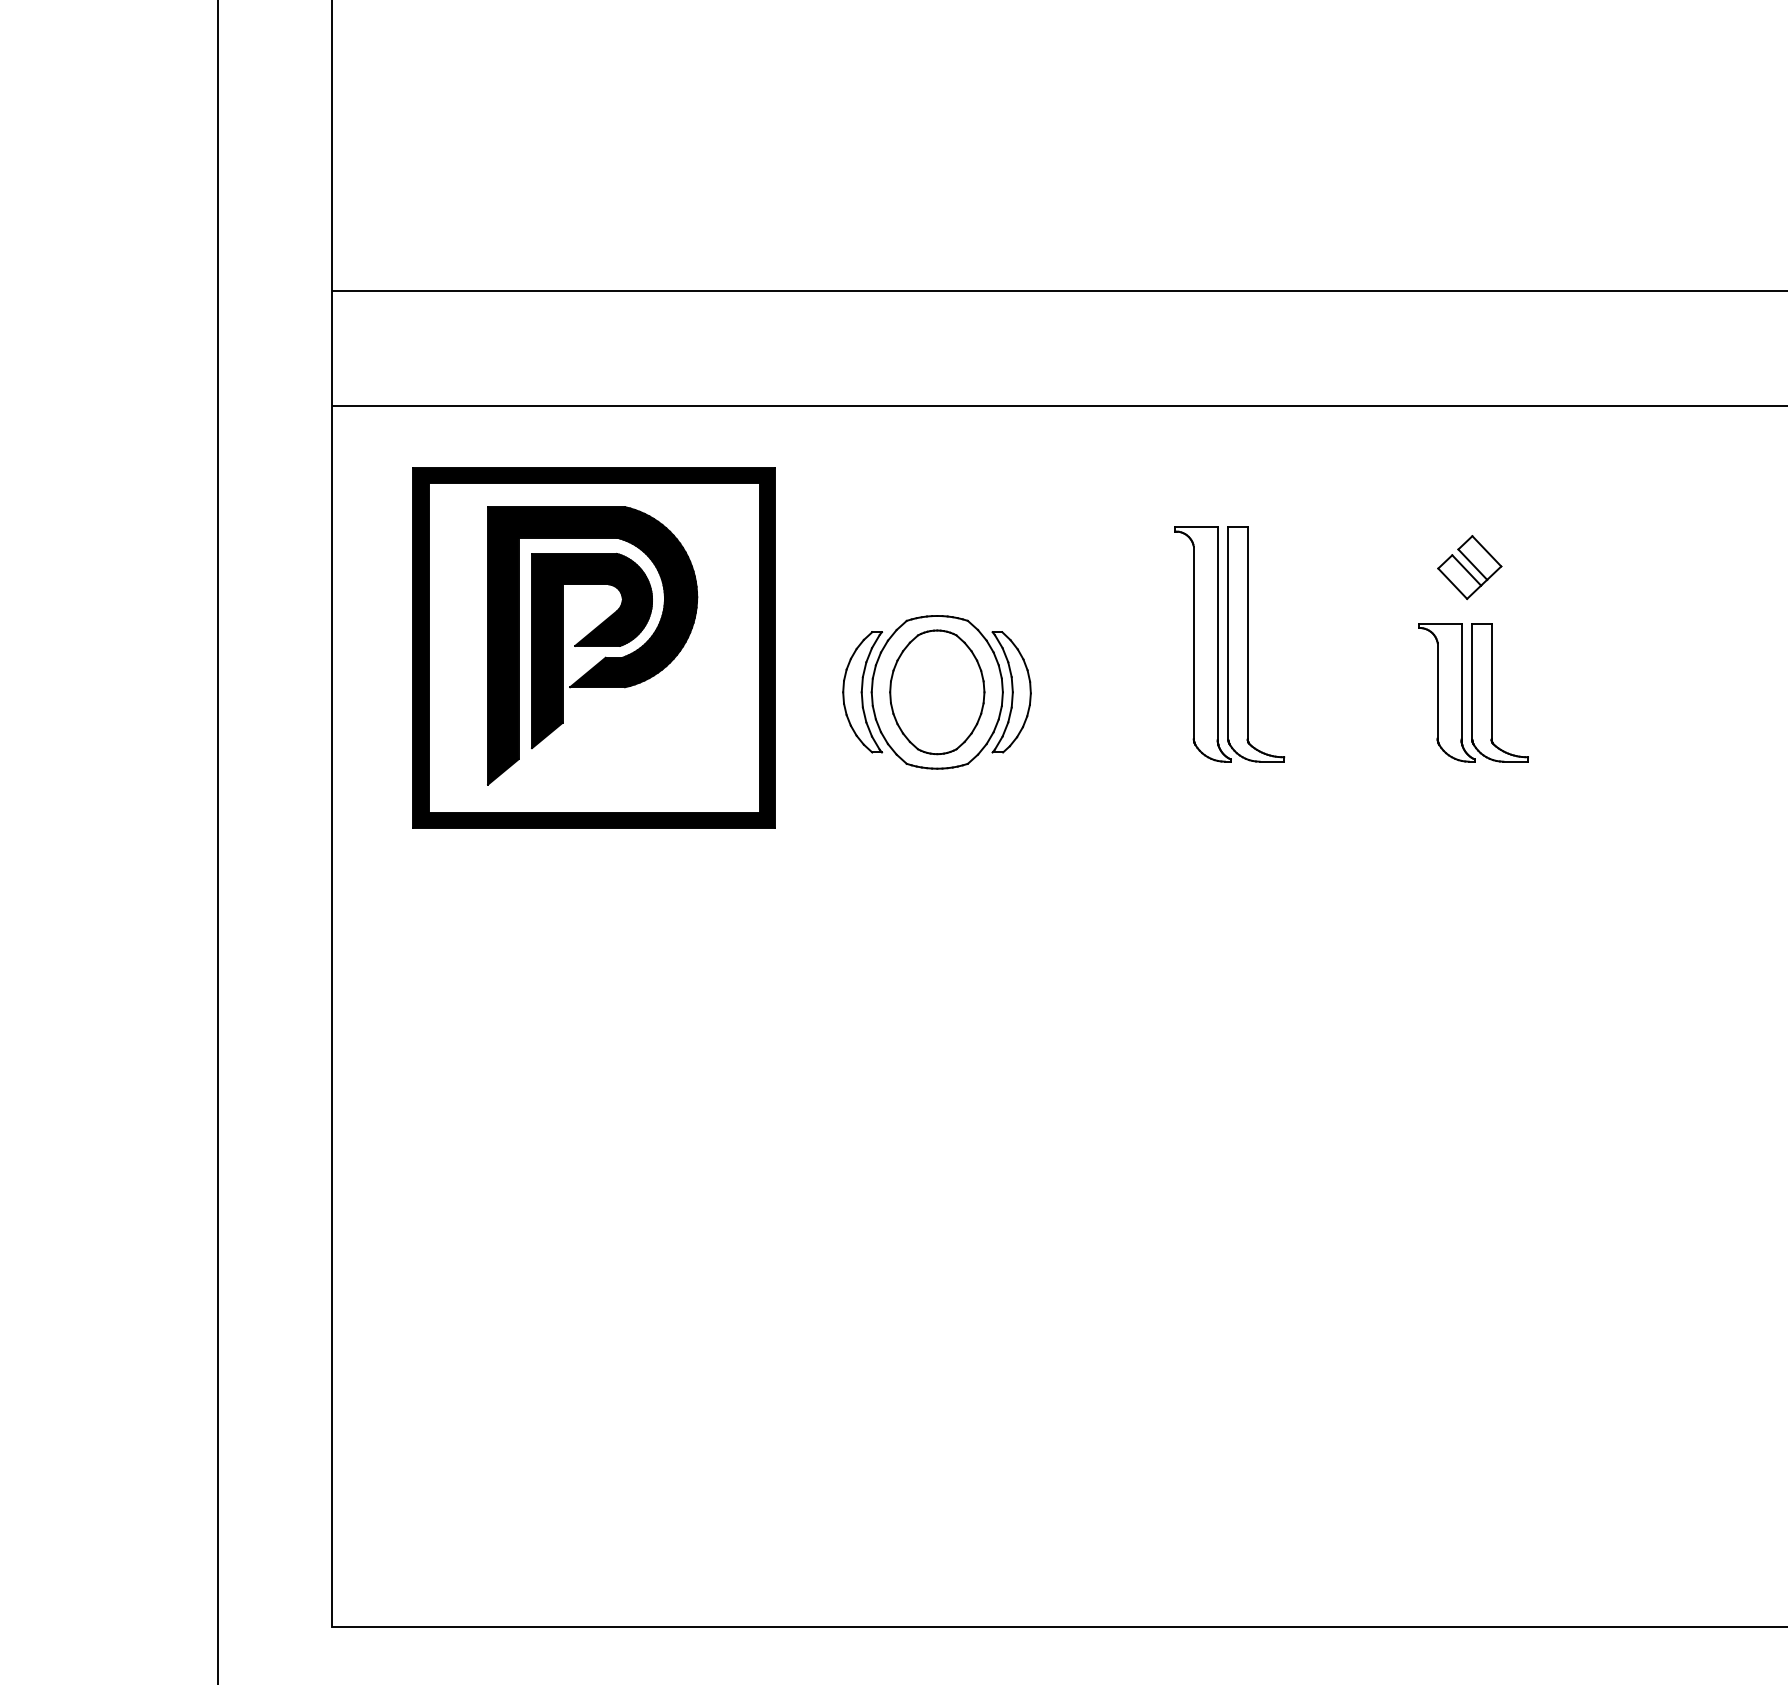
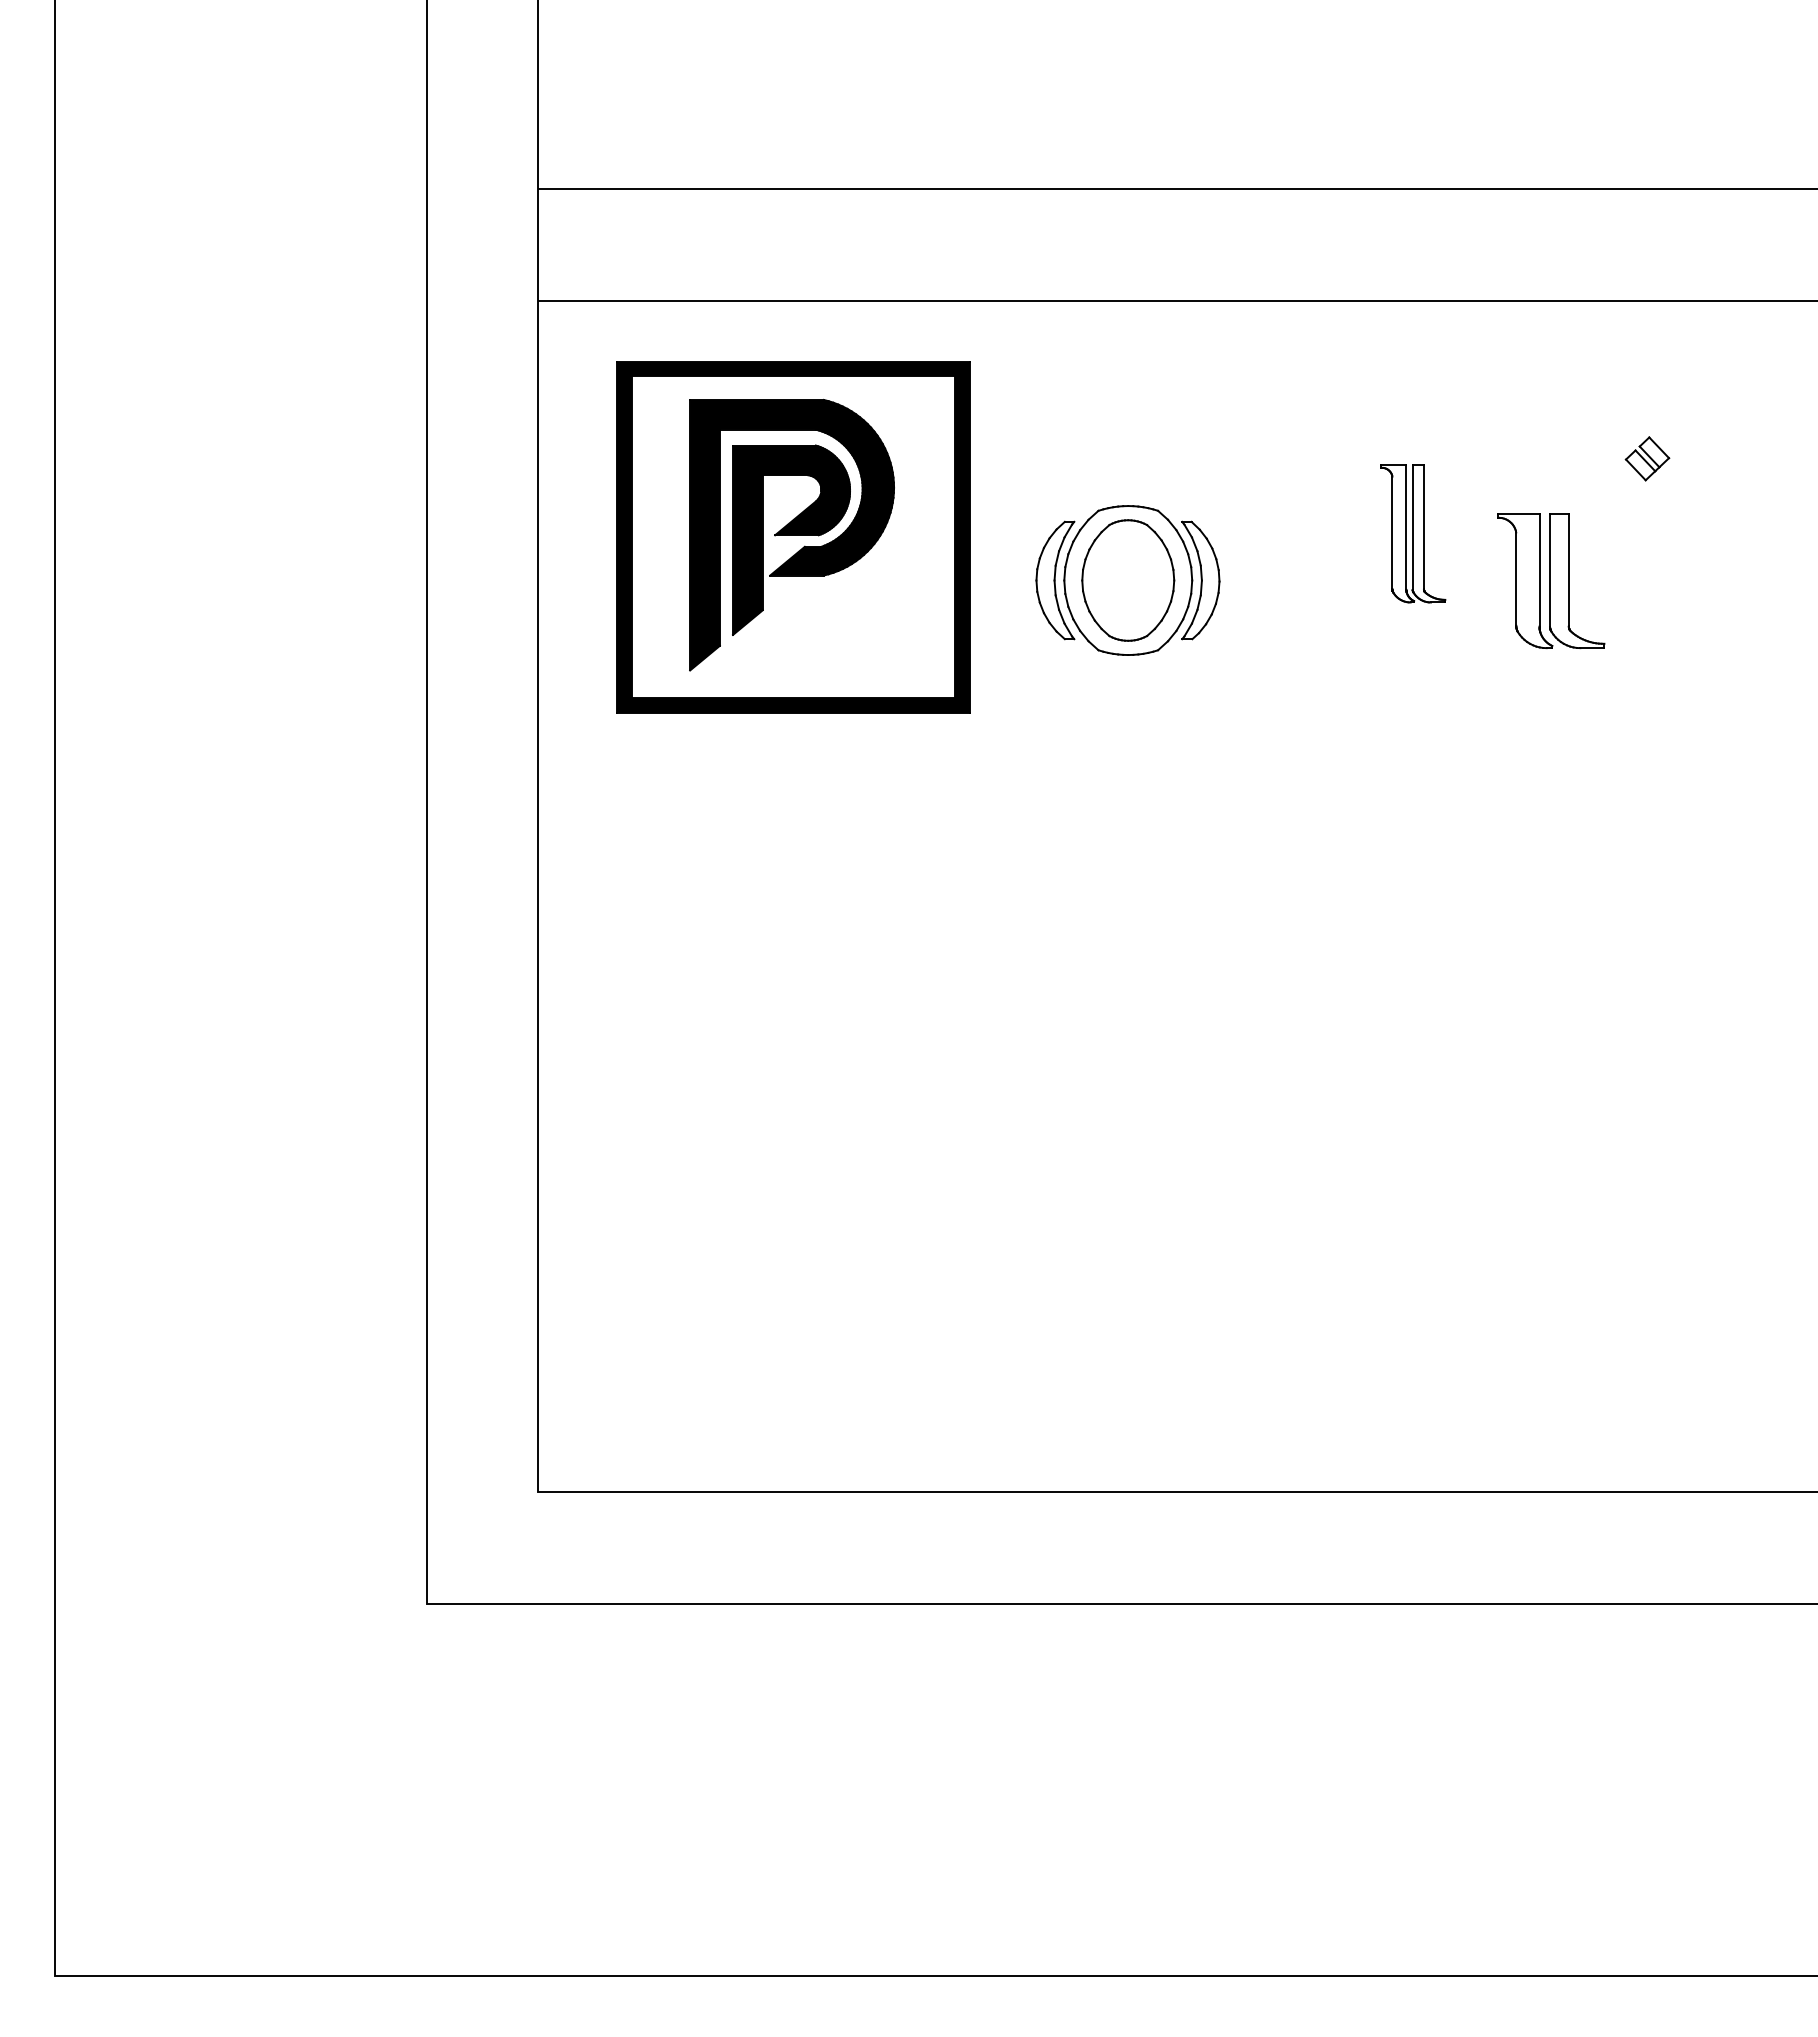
part: (1469, 567) -> (1647, 458), size x0.7
part: (1229, 644) -> (1413, 533), size x0.6
part: (1473, 693) -> (1551, 581), moved

